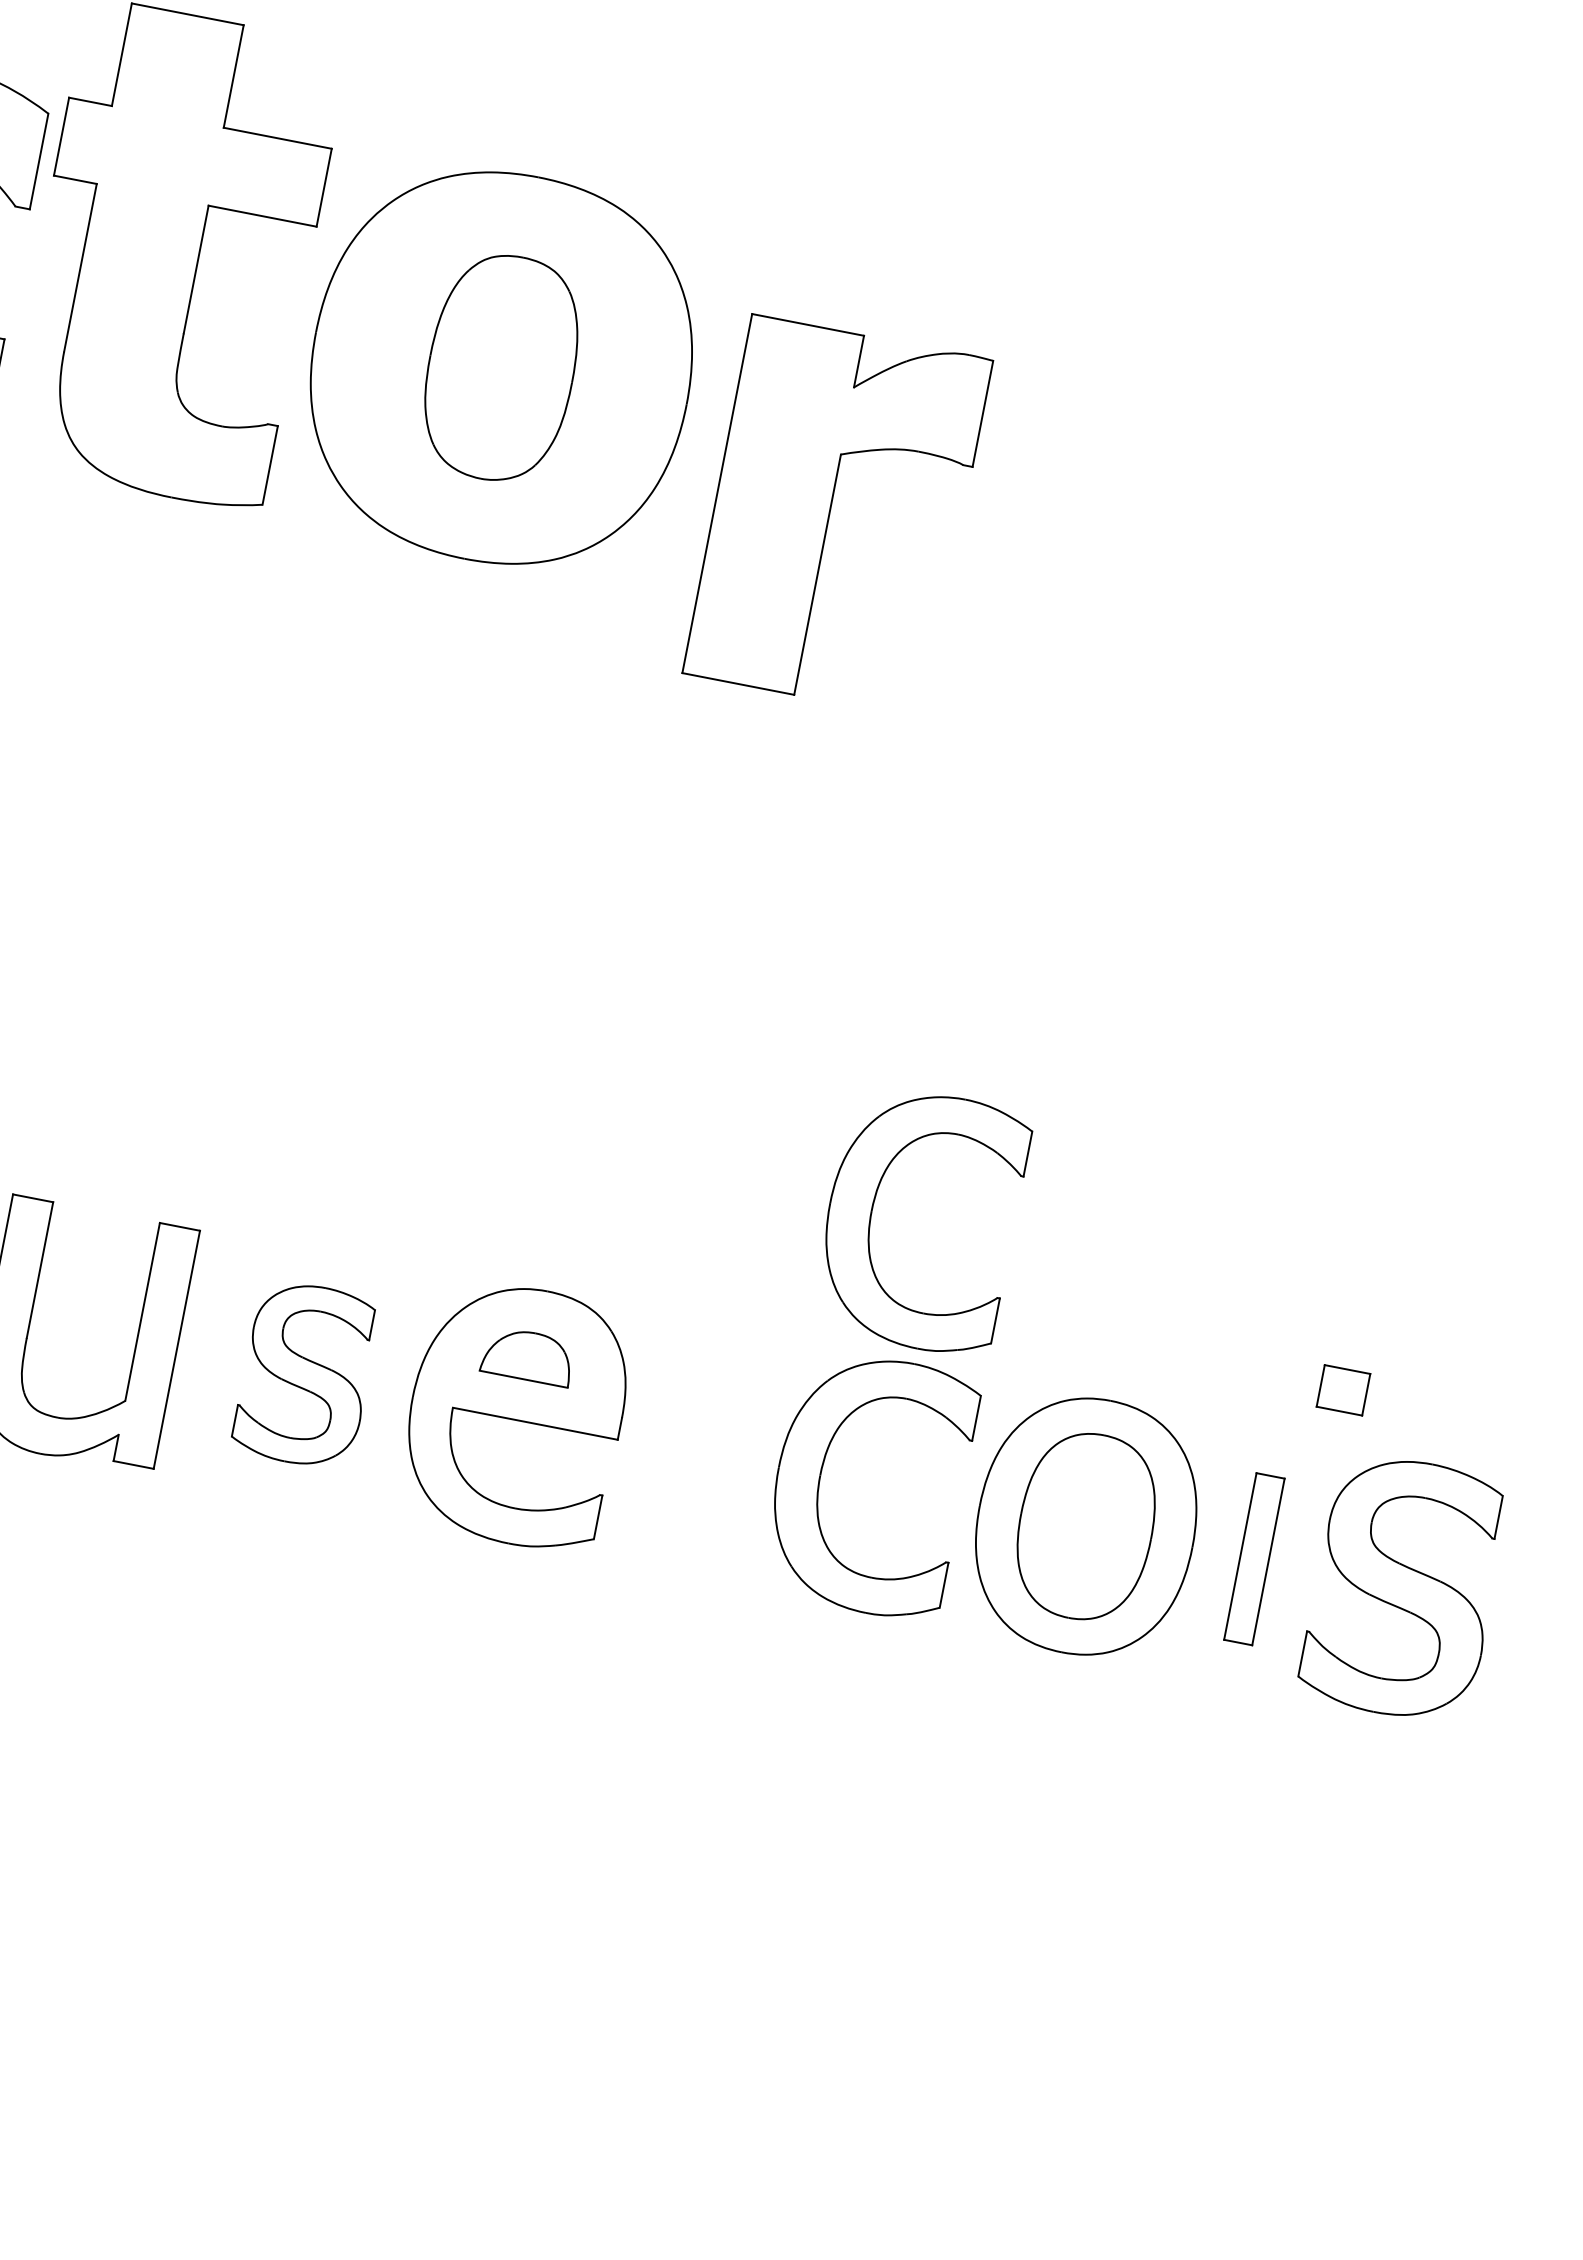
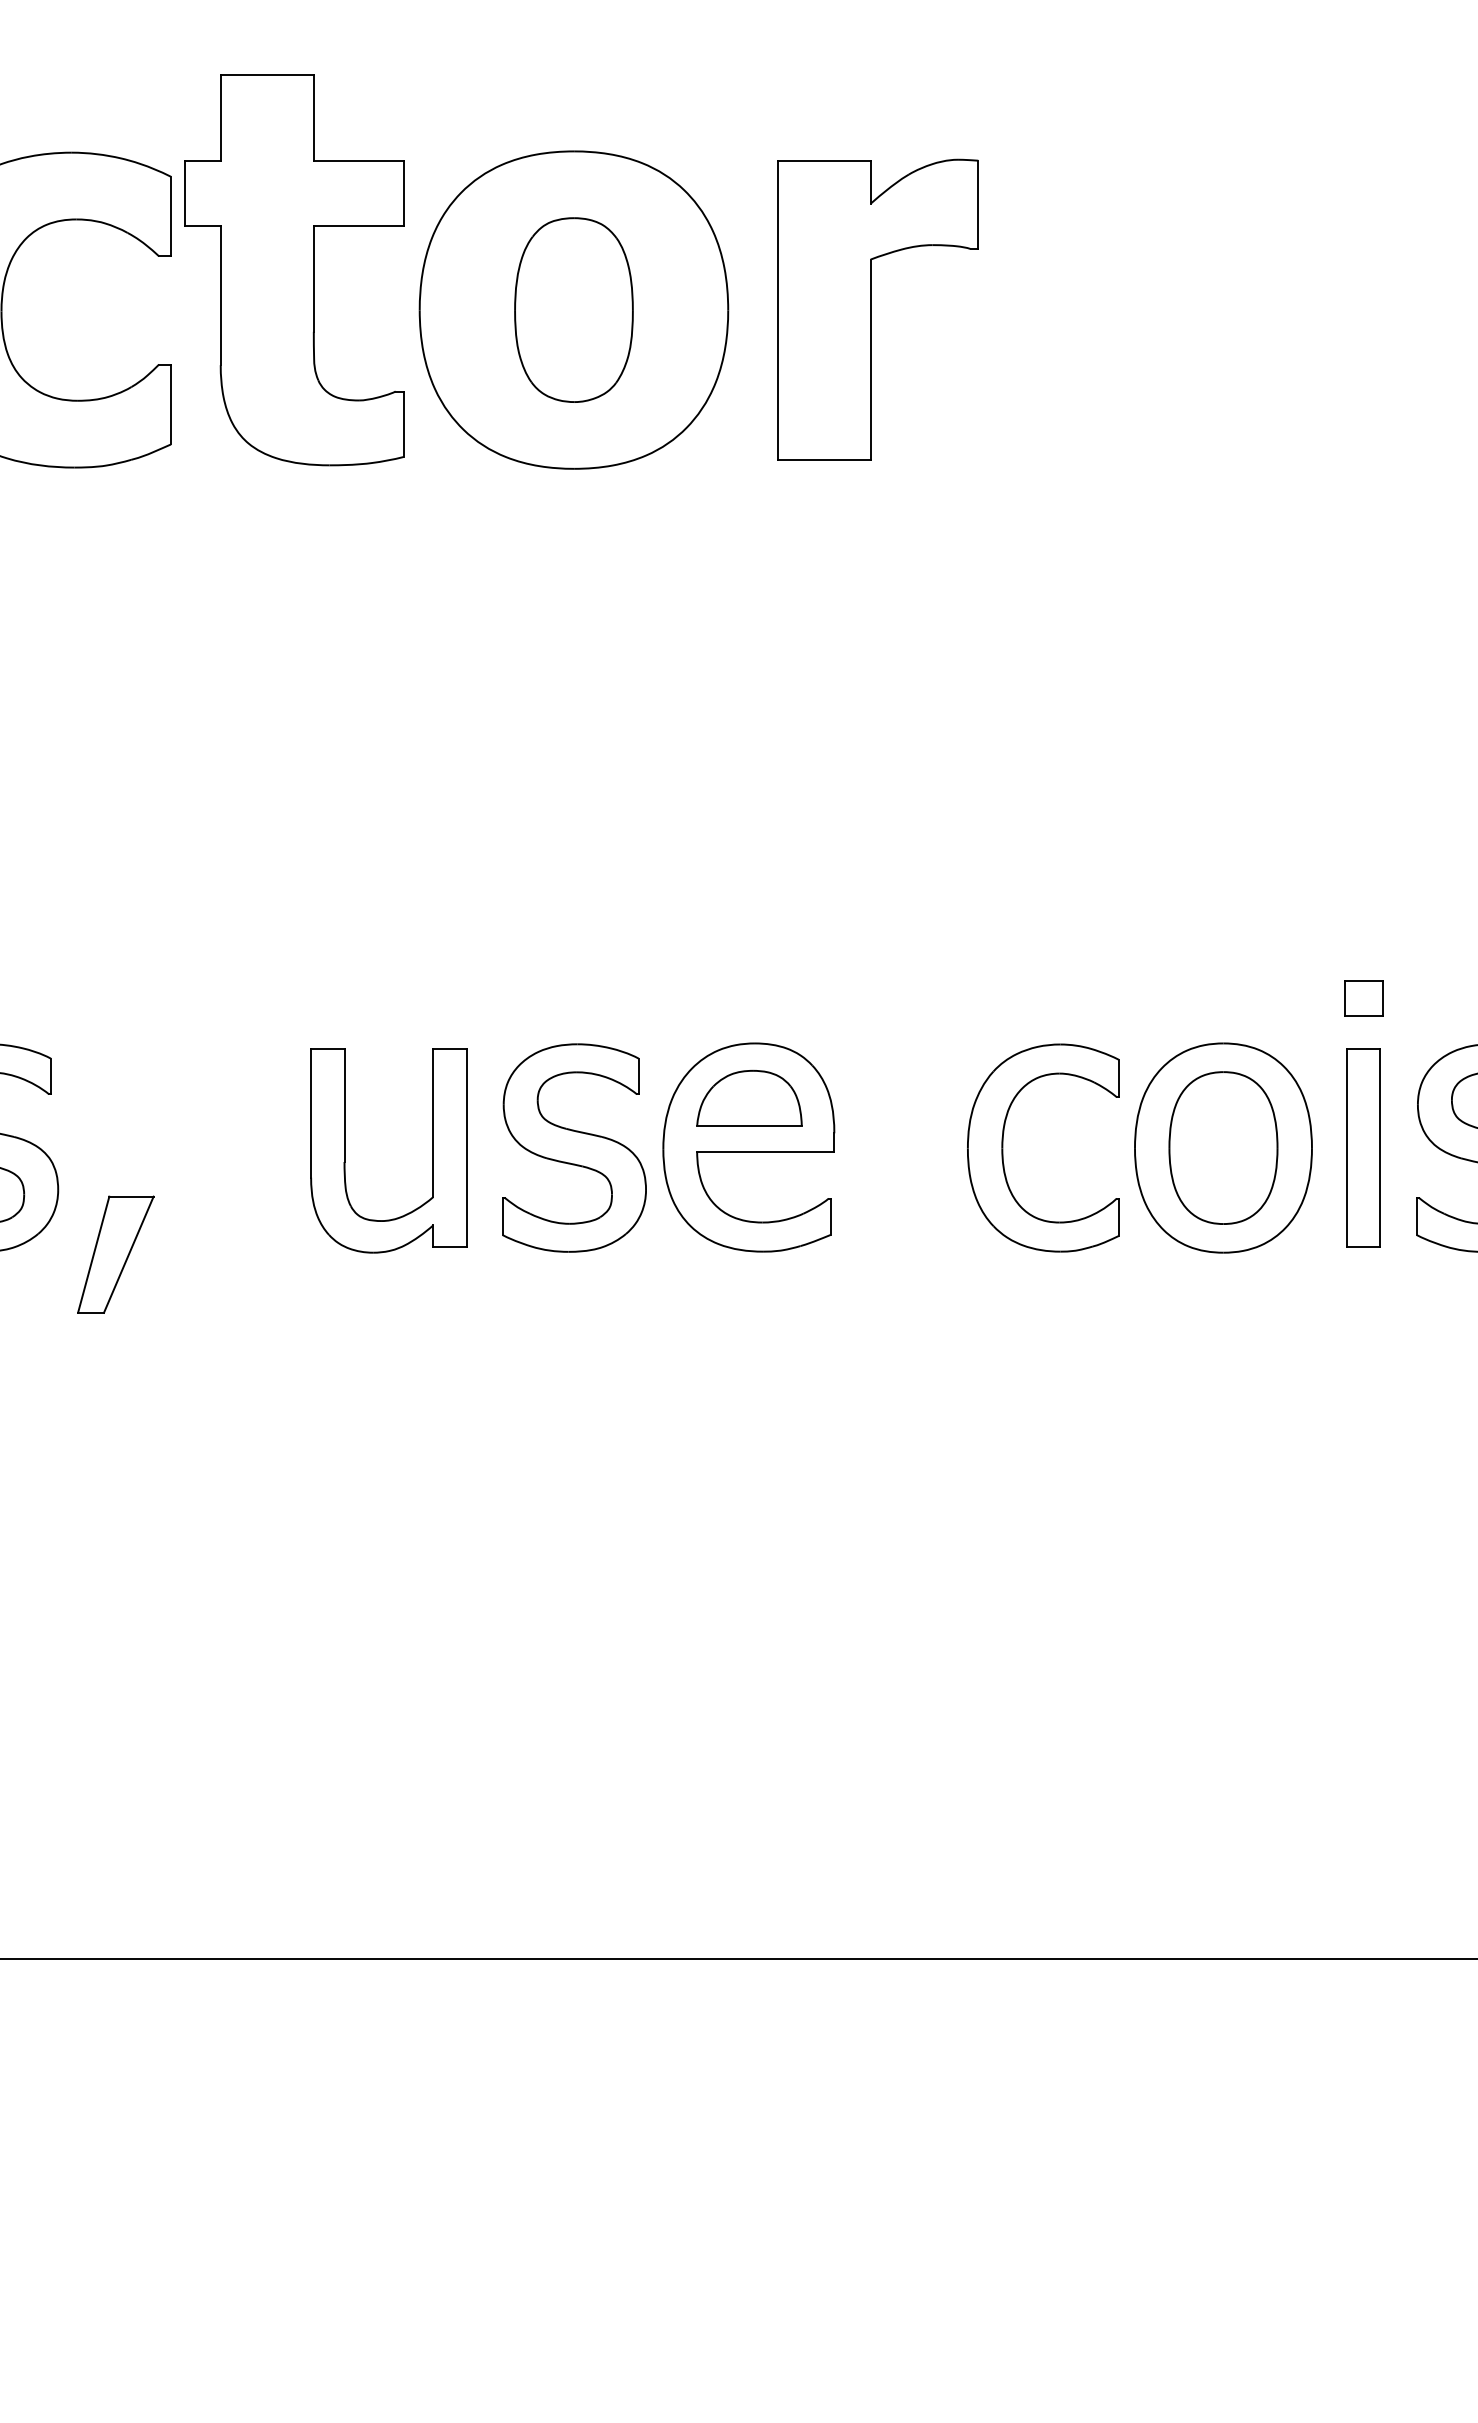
part: (837, 516) -> (877, 309), moved
part: (873, 1210) -> (1003, 927), removed
part: (528, 1355) -> (749, 1097), size x1.43
part: (306, 1374) -> (574, 1147), size x1.43
part: (1343, 1390) -> (1363, 998), moved
part: (1254, 1558) -> (1363, 1147), size x1.43

